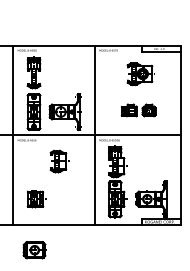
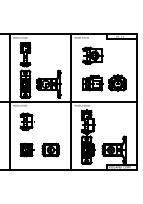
part: (140, 74) -> (93, 55), moved
part: (138, 110) -> (104, 83), size x1.67
part: (59, 161) -> (27, 121), moved
part: (34, 250) -> (50, 150), moved

